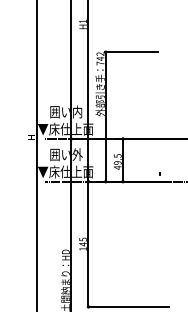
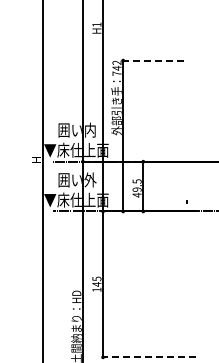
line: (130, 52) -> (152, 60), solid -> dashed
line: (127, 307) -> (148, 357), solid -> dashed

